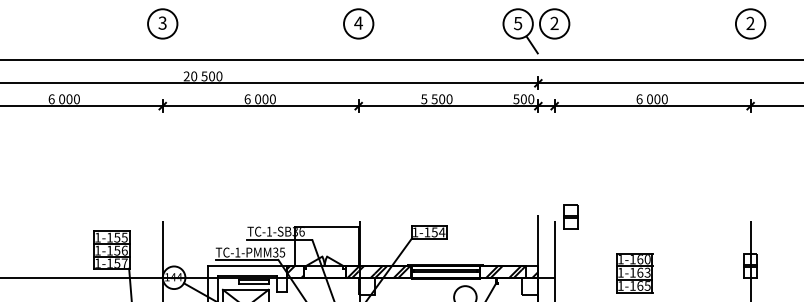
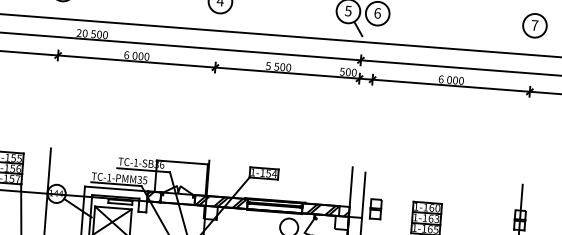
text: (750, 22) -> (534, 24), 2 -> 7
text: (554, 23) -> (377, 13), 2 -> 6
part: (570, 216) -> (375, 208), moved

